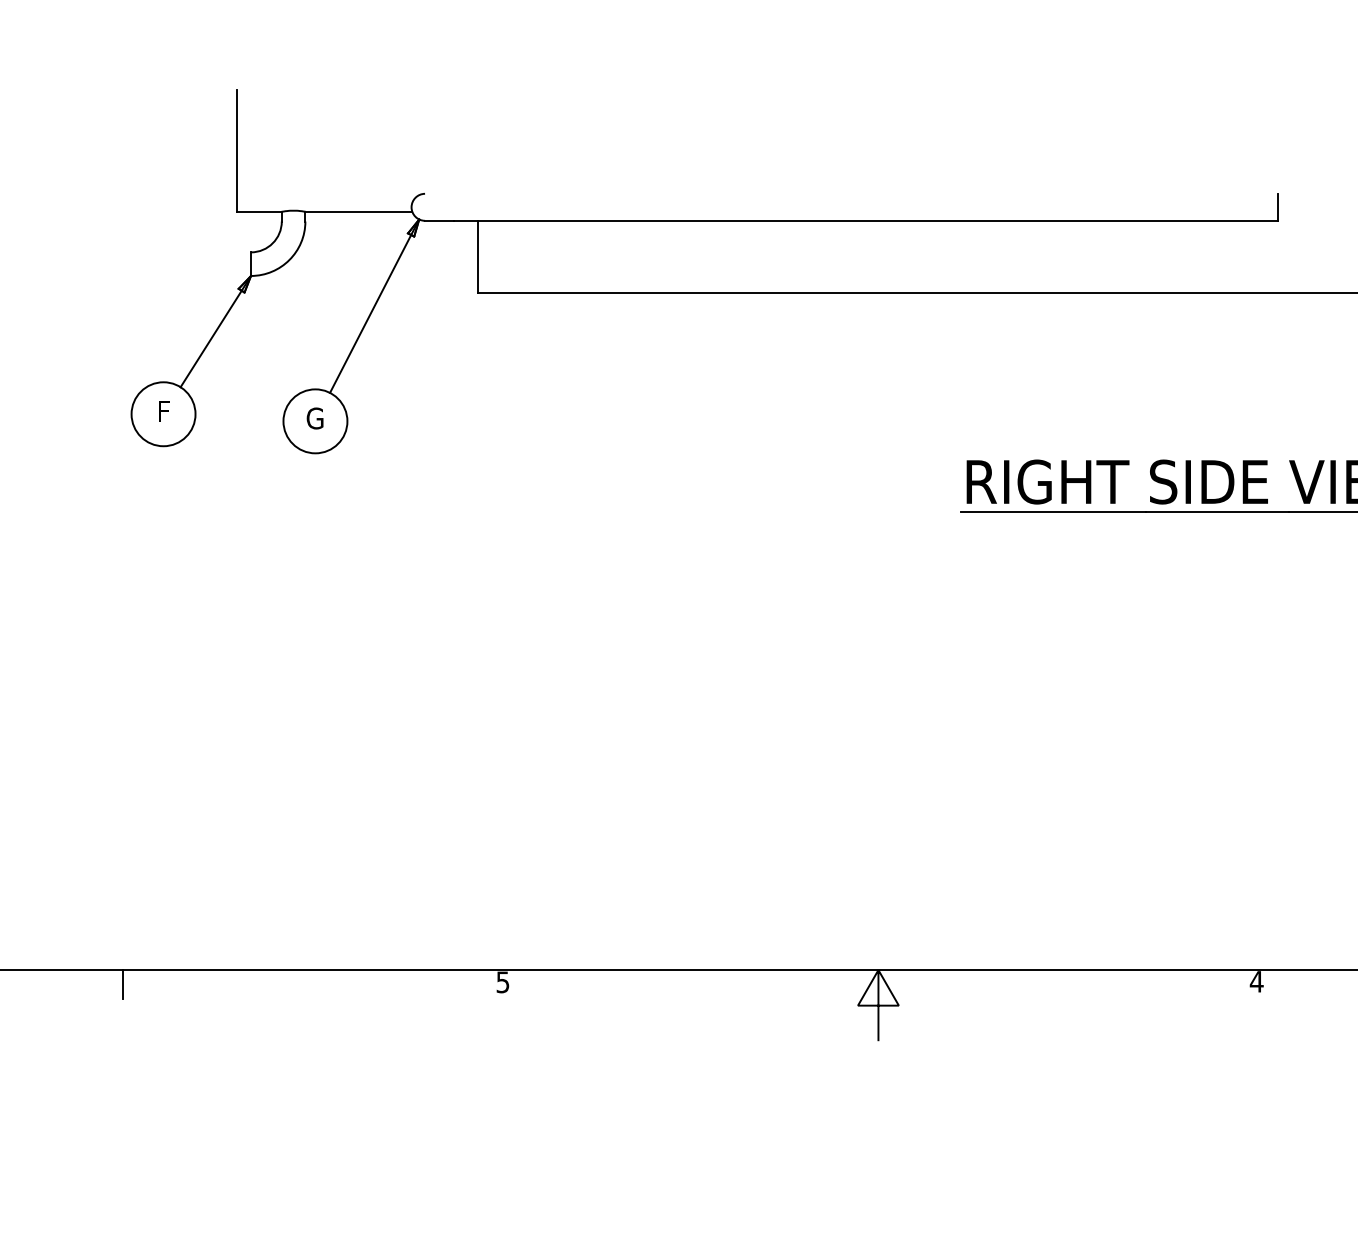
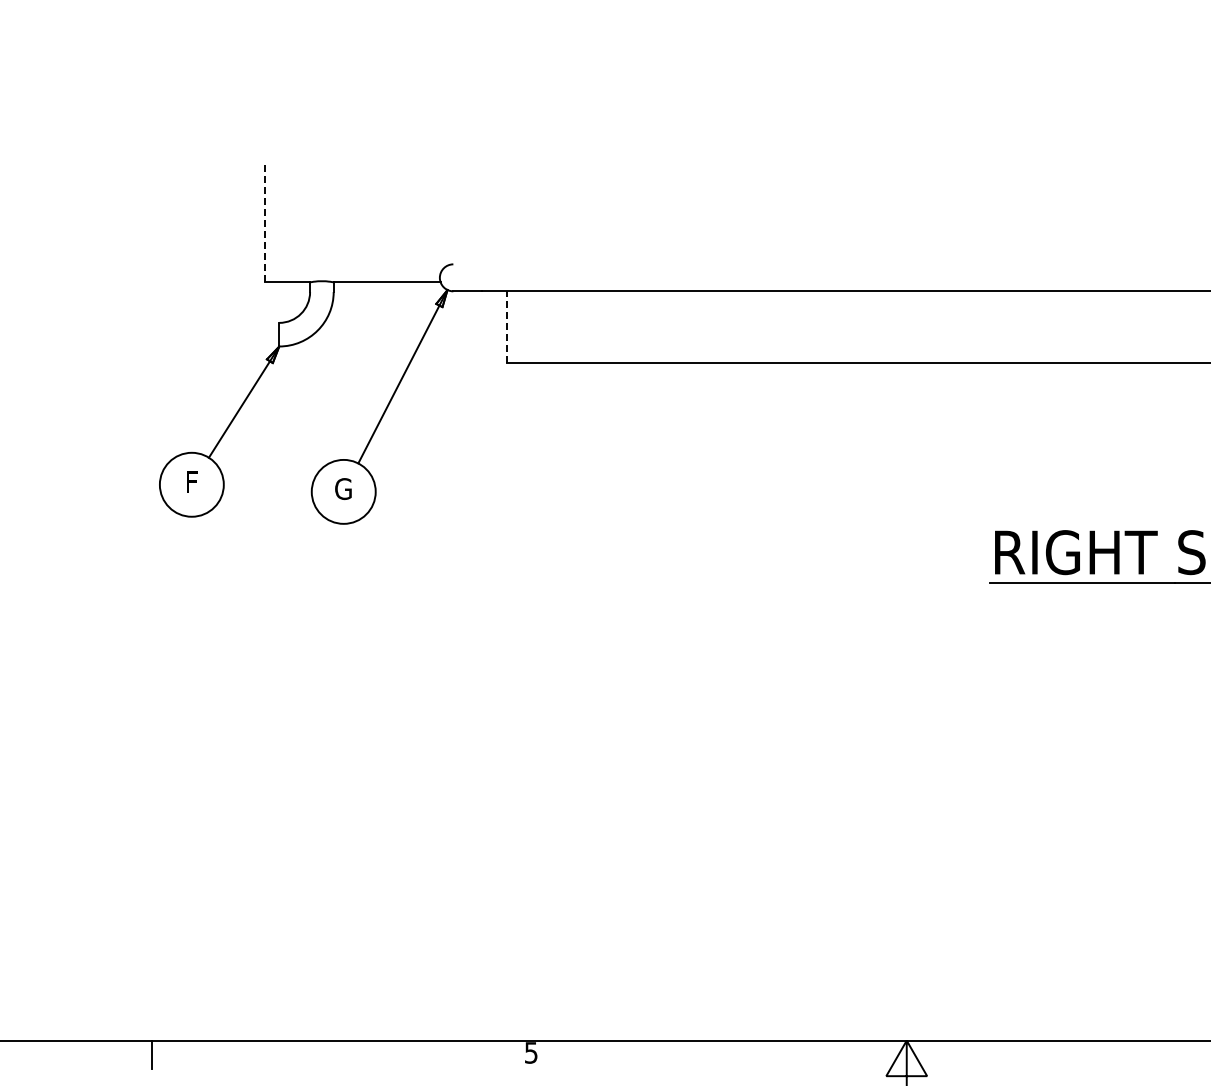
line: (236, 150) -> (264, 221), solid -> dashed
line: (478, 256) -> (506, 327), solid -> dashed

